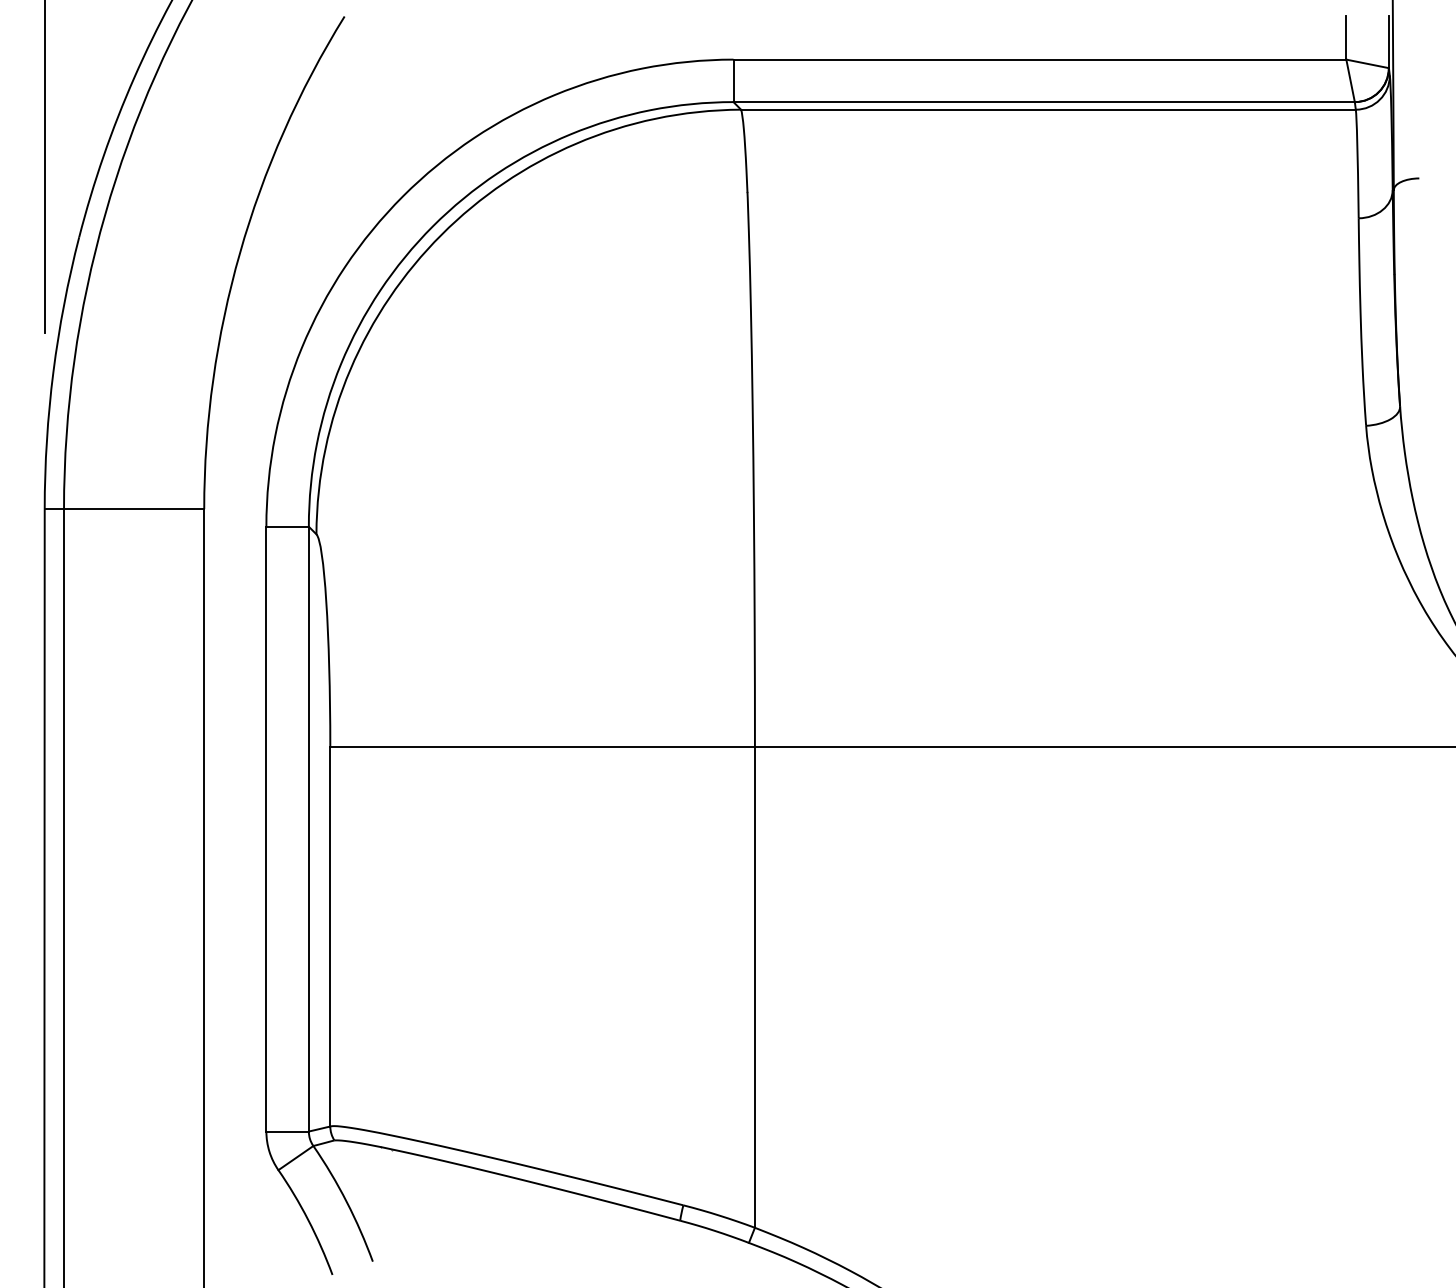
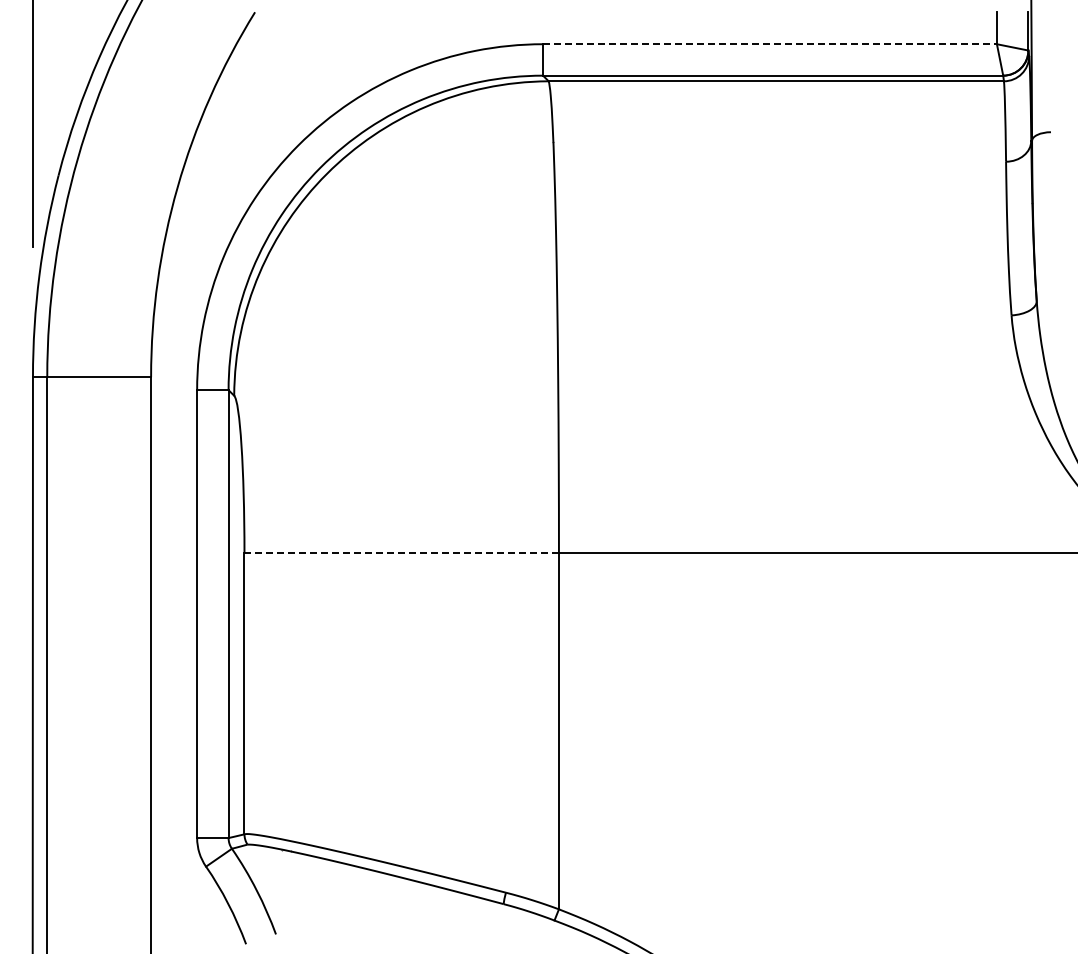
line: (1040, 59) -> (770, 44), solid -> dashed
line: (543, 747) -> (402, 553), solid -> dashed

